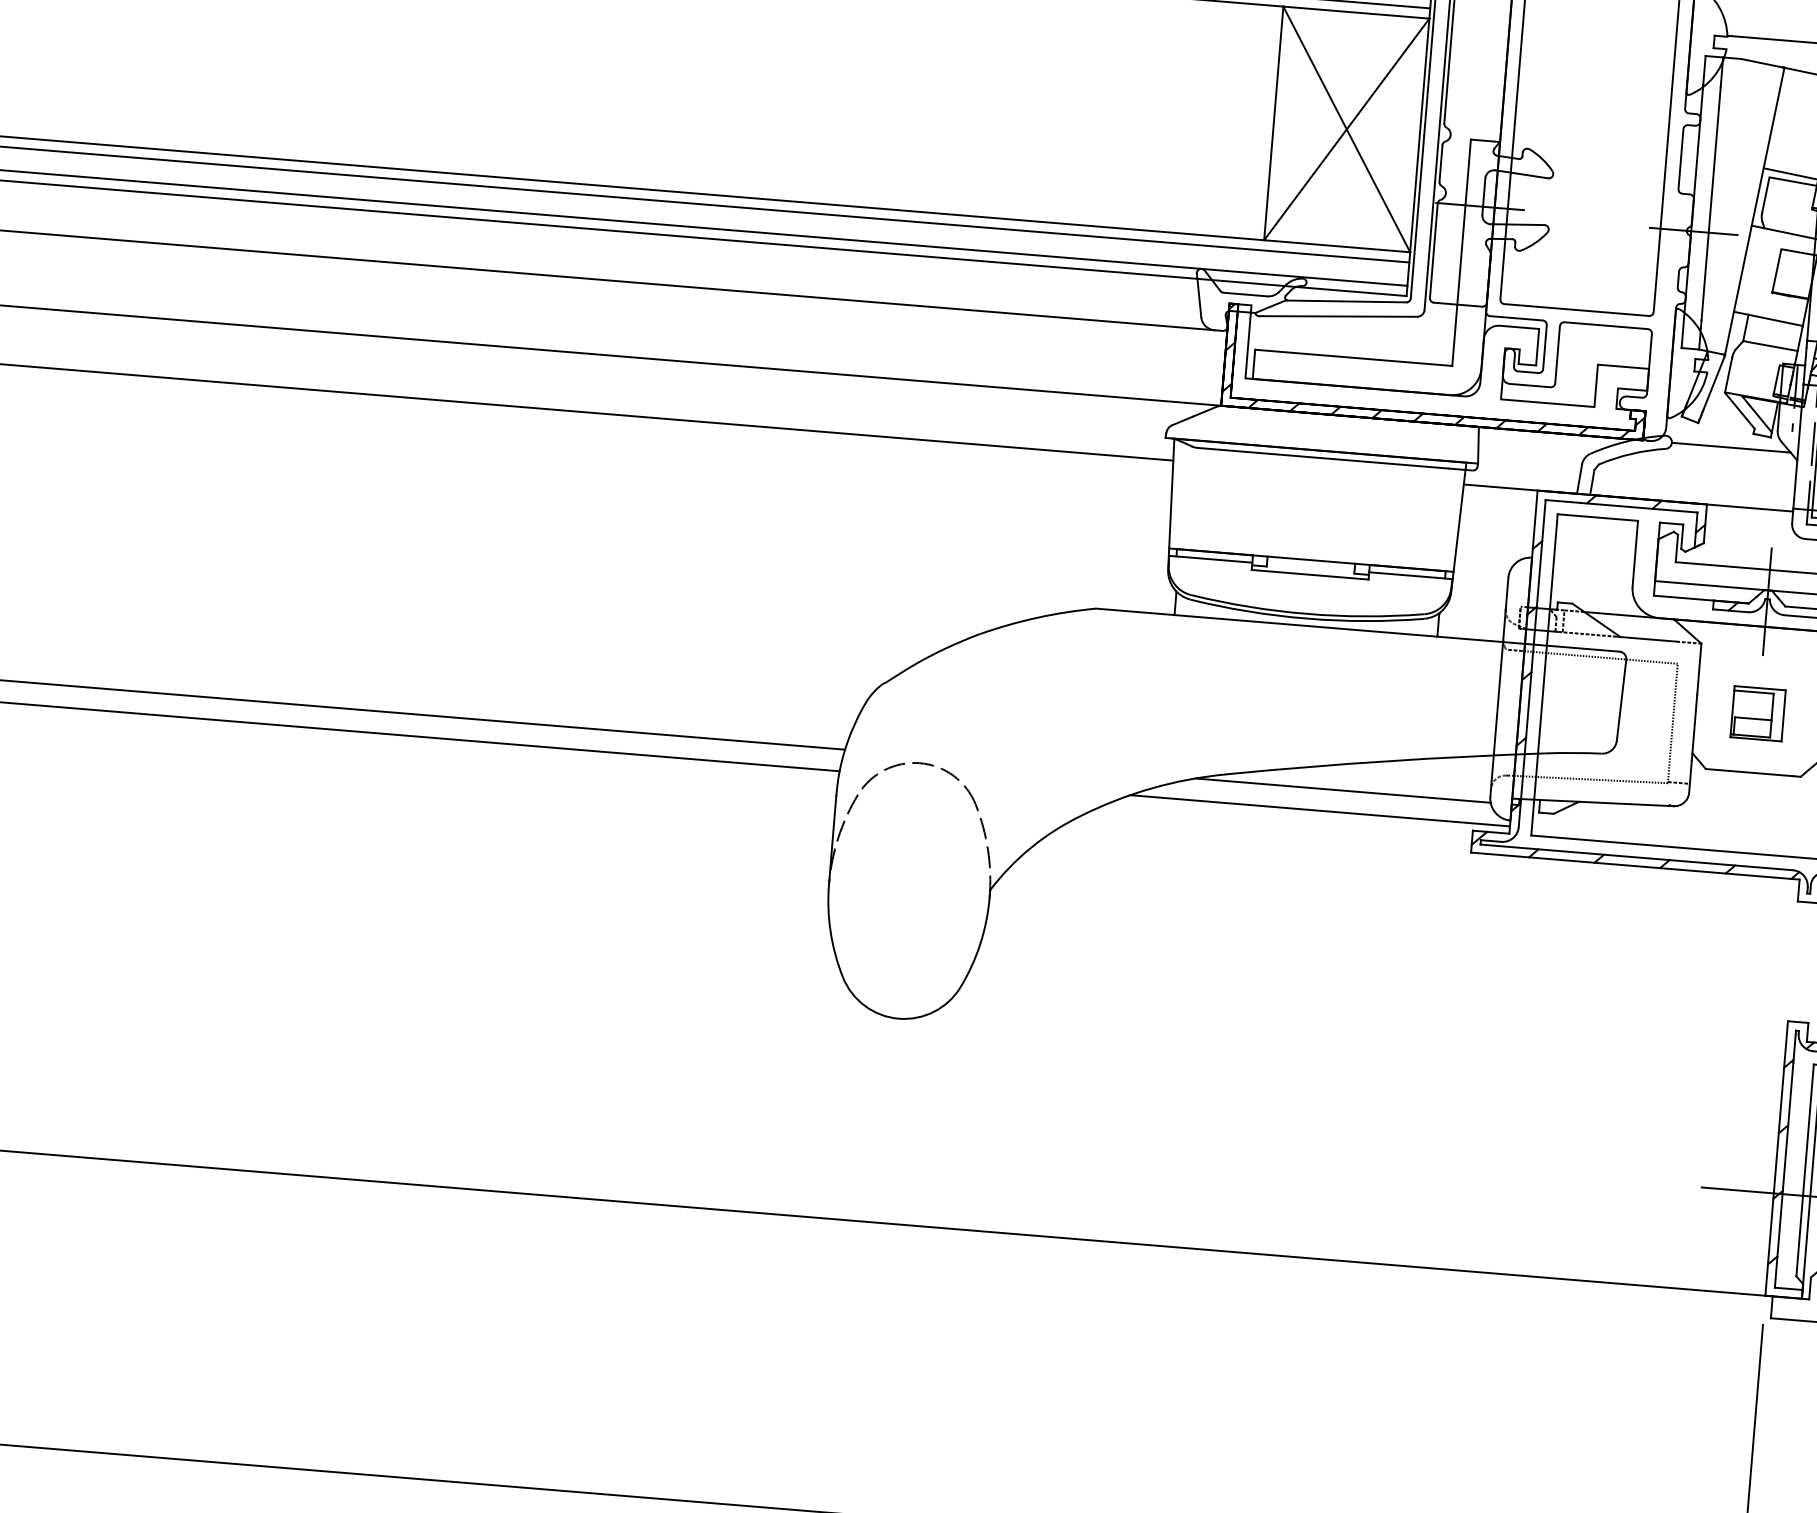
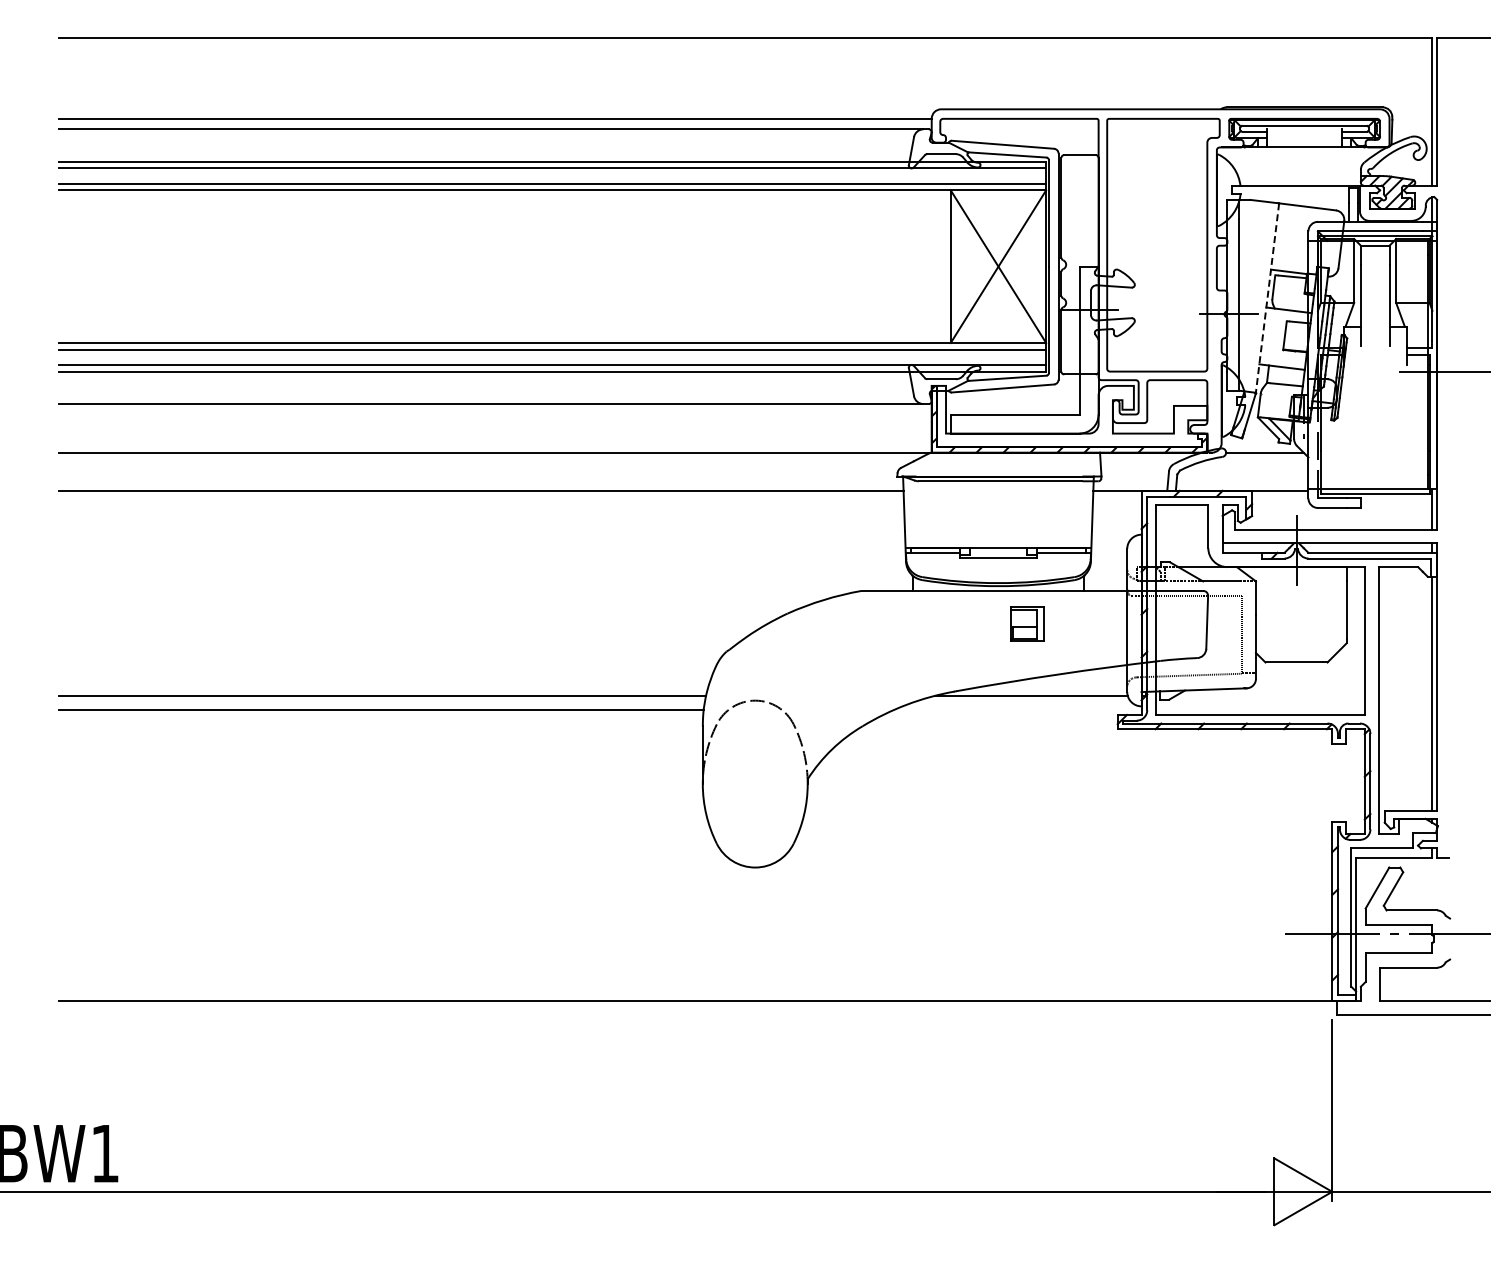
line: (1754, 212) -> (1267, 298), solid -> dashed
part: (1758, 713) -> (1027, 623), moved
line: (1320, 811) -> (1017, 710), removed

